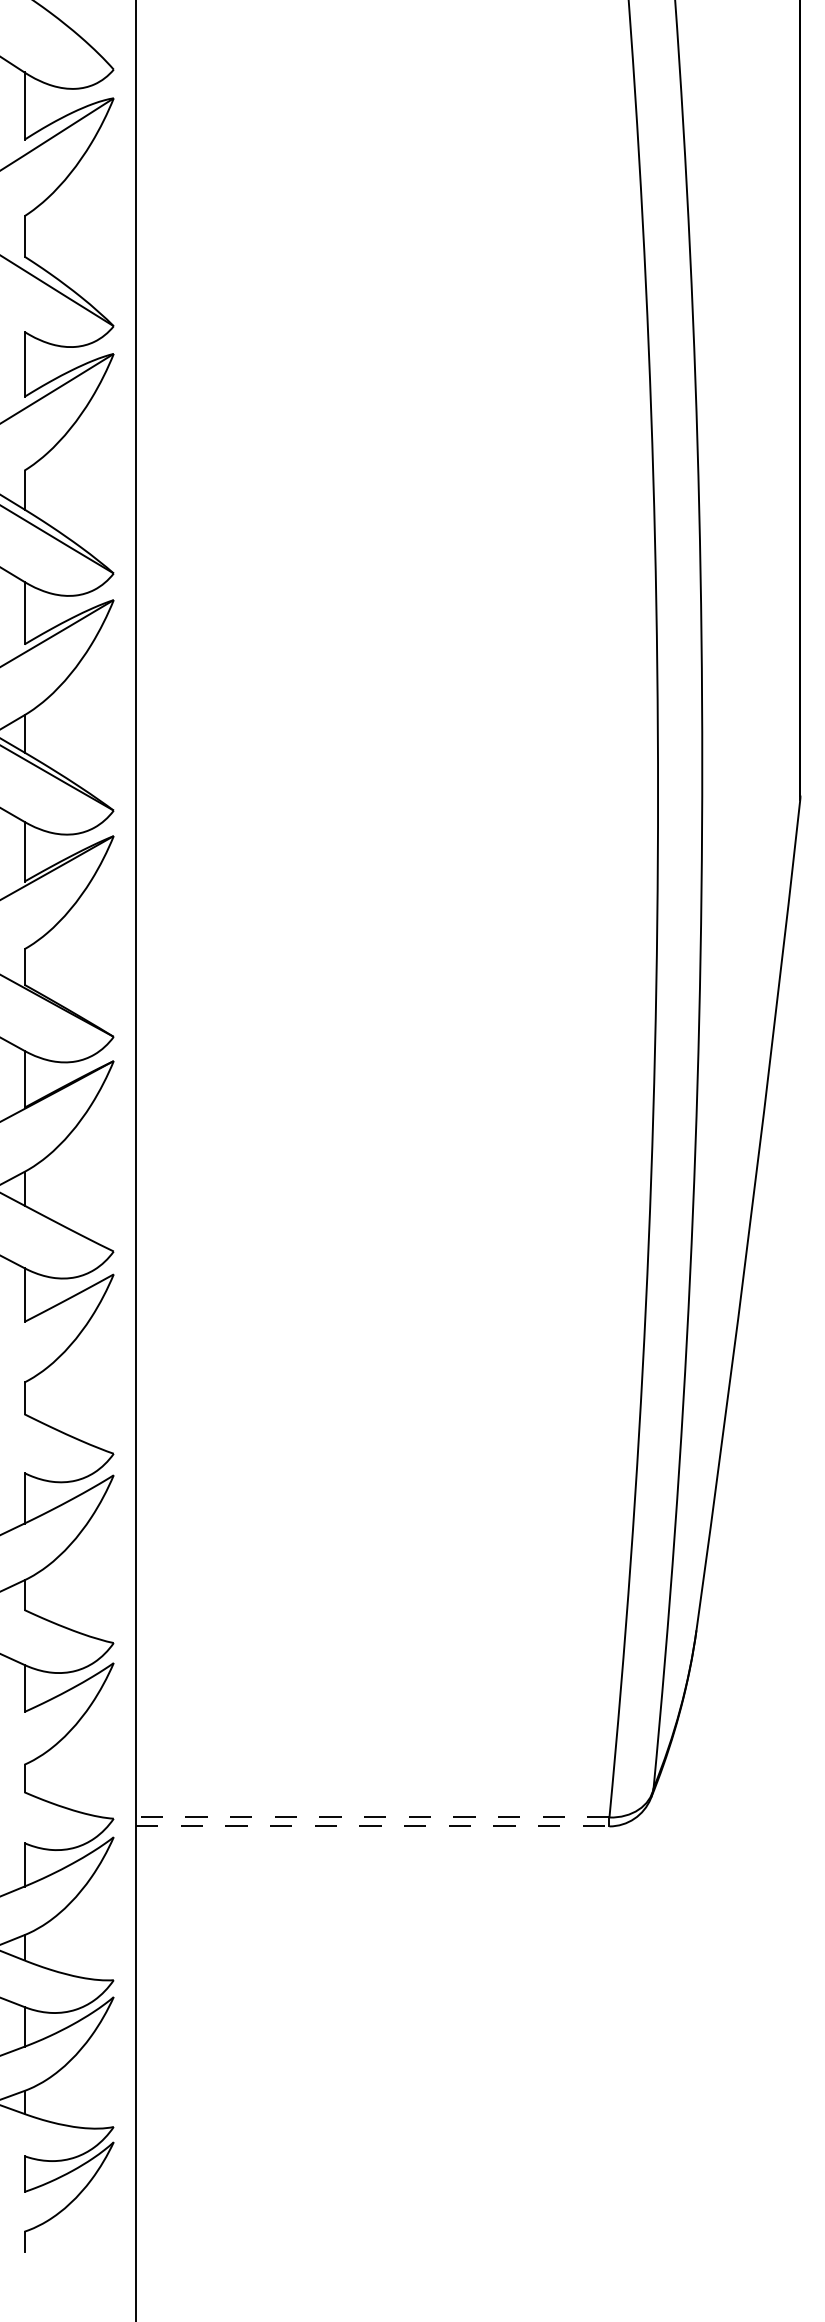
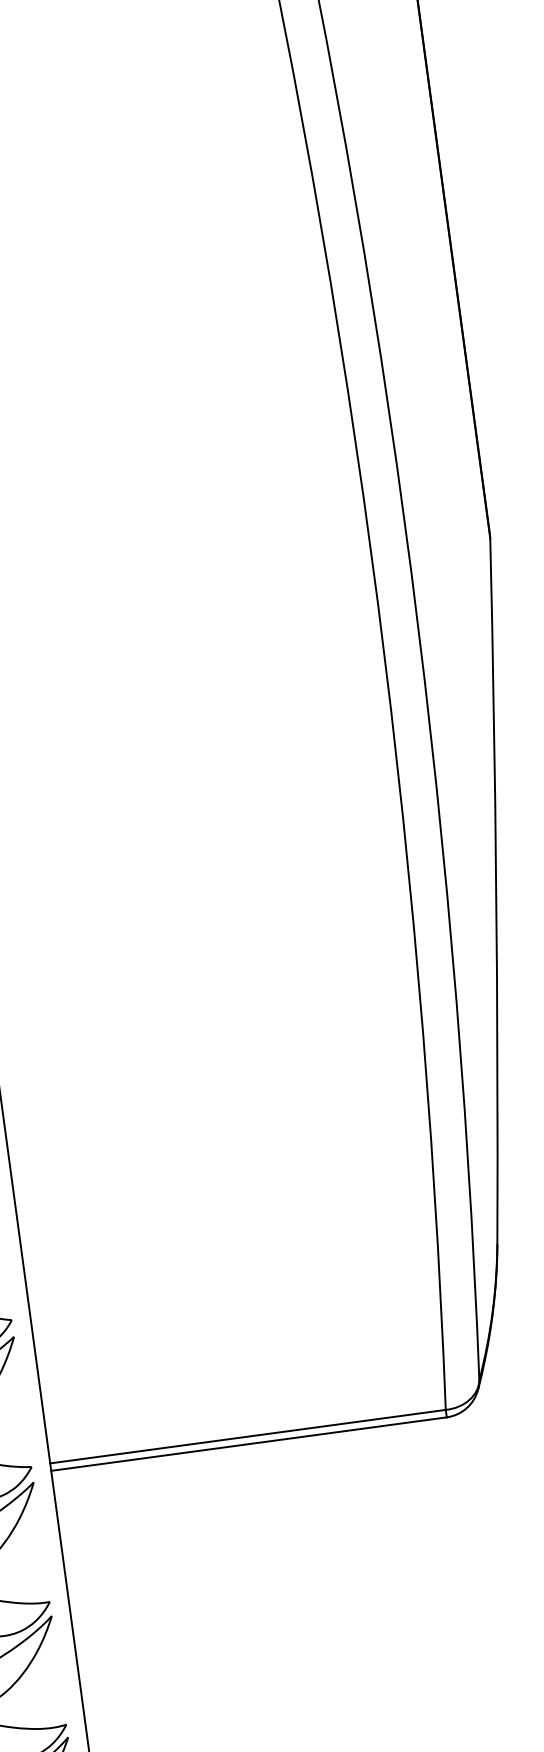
line: (372, 1817) -> (247, 1436), dashed -> solid
line: (372, 1826) -> (248, 1444), dashed -> solid

